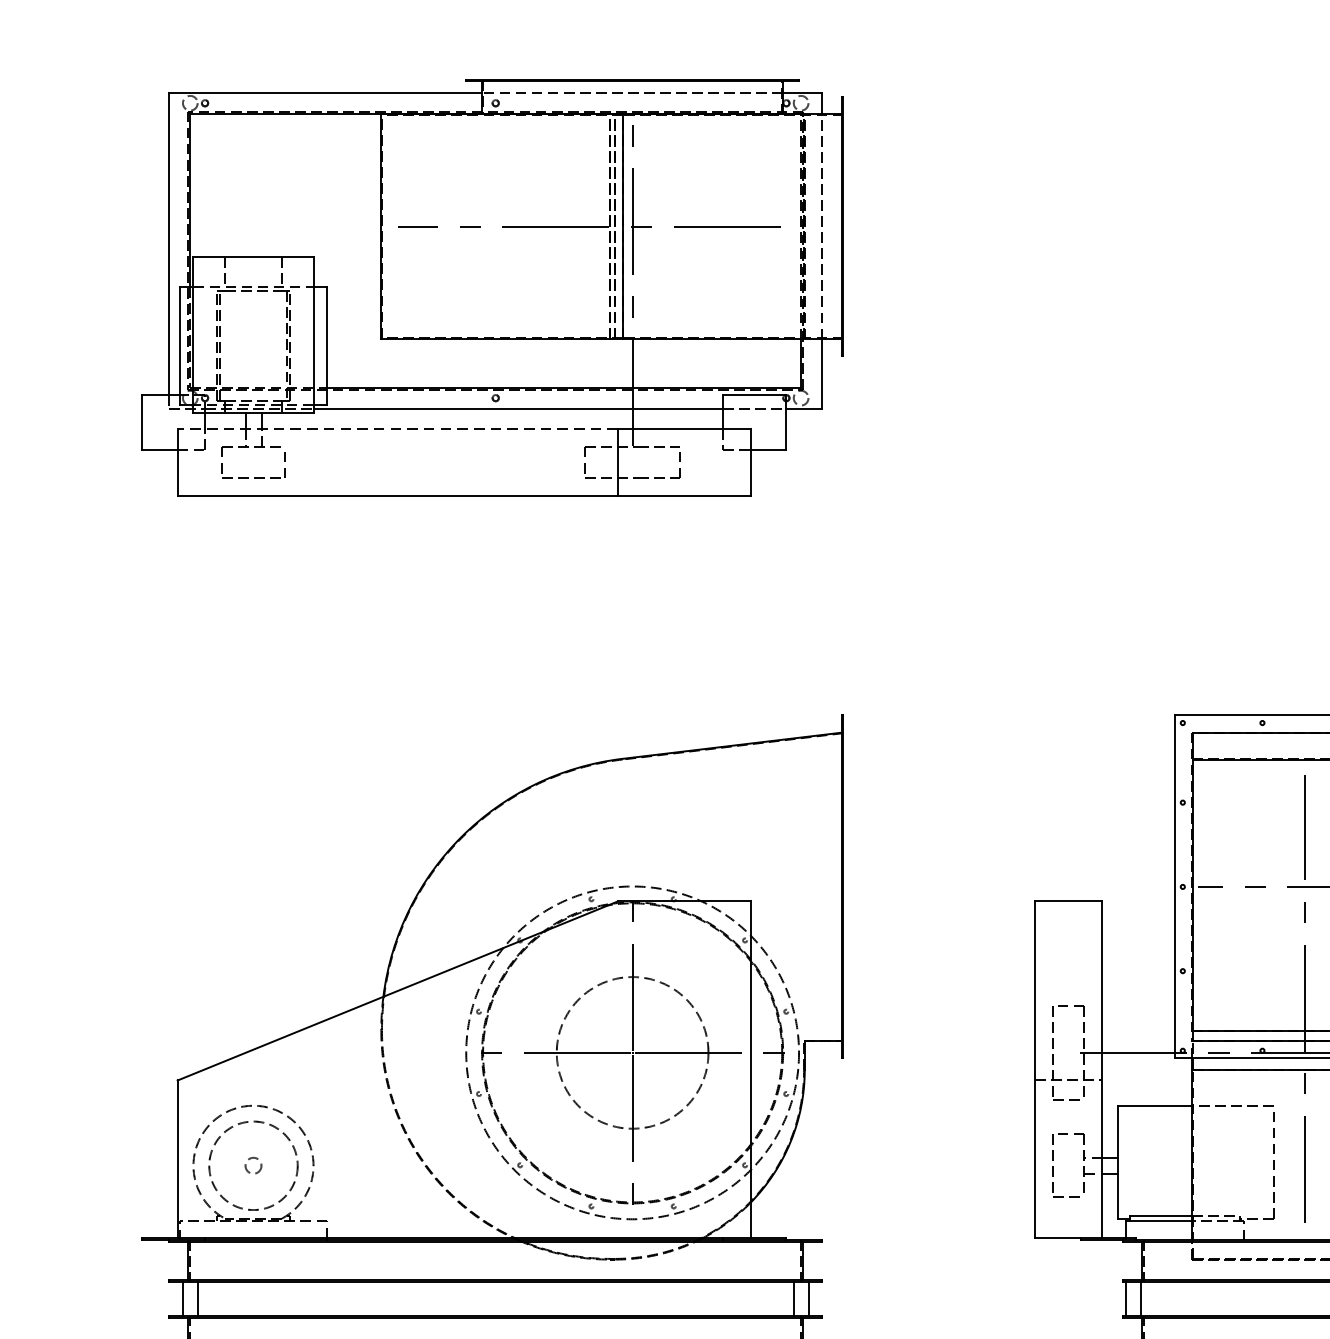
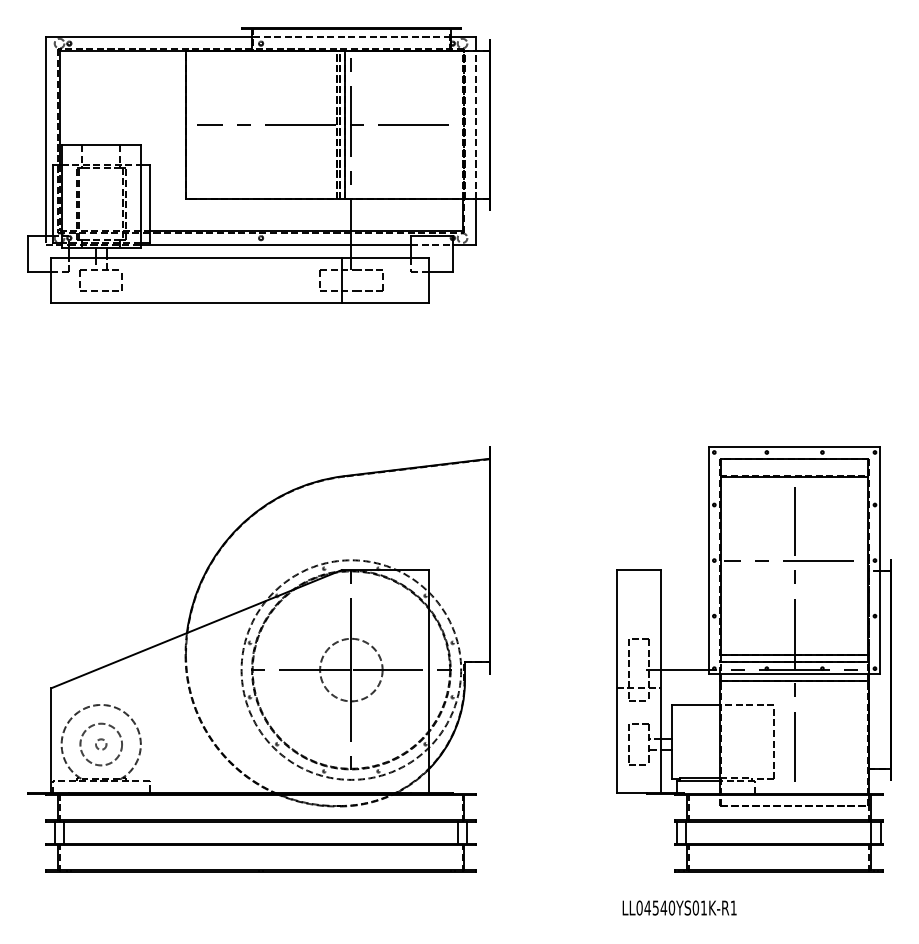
line: (396, 429) -> (195, 258), dashed -> solid
circle: (632, 1051) -> (351, 669), size x0.62
circle: (253, 1165) -> (101, 744), size x0.71

